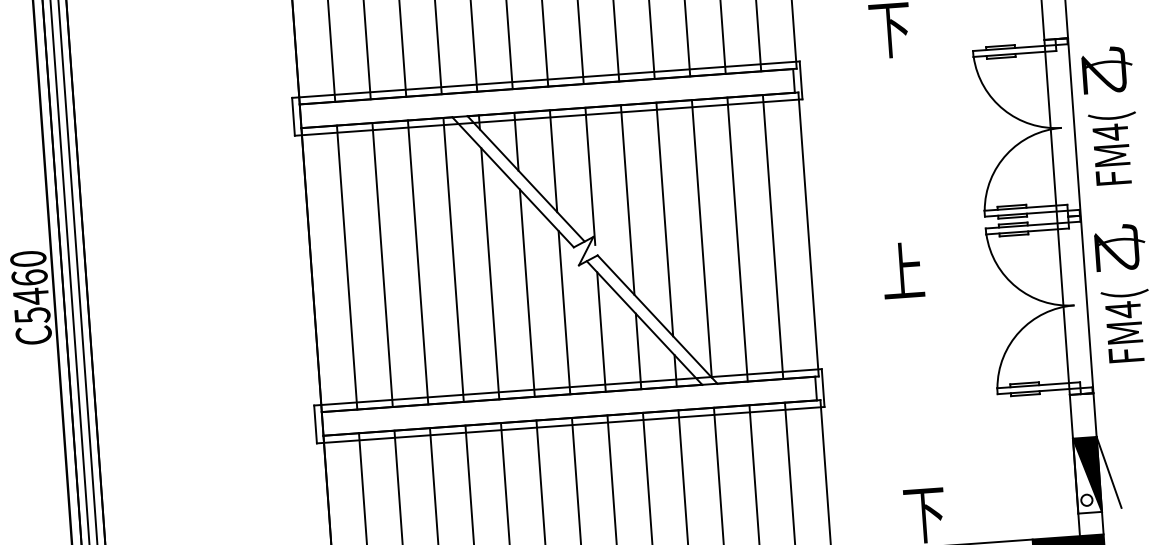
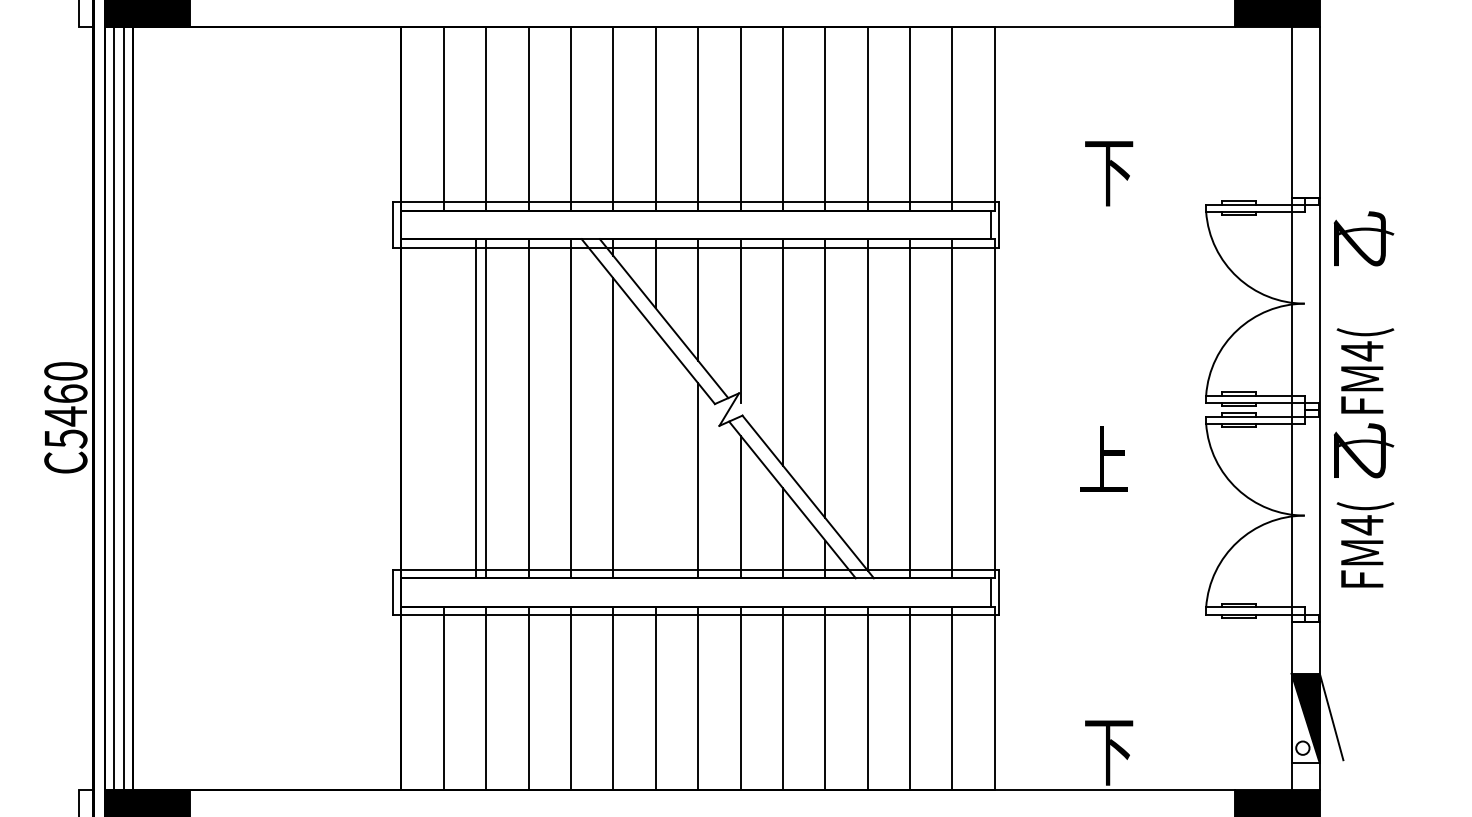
text: (1114, 148) -> (1365, 370), moved
line: (346, 267) -> (475, 408), moved
line: (527, 293) -> (655, 454), removed

